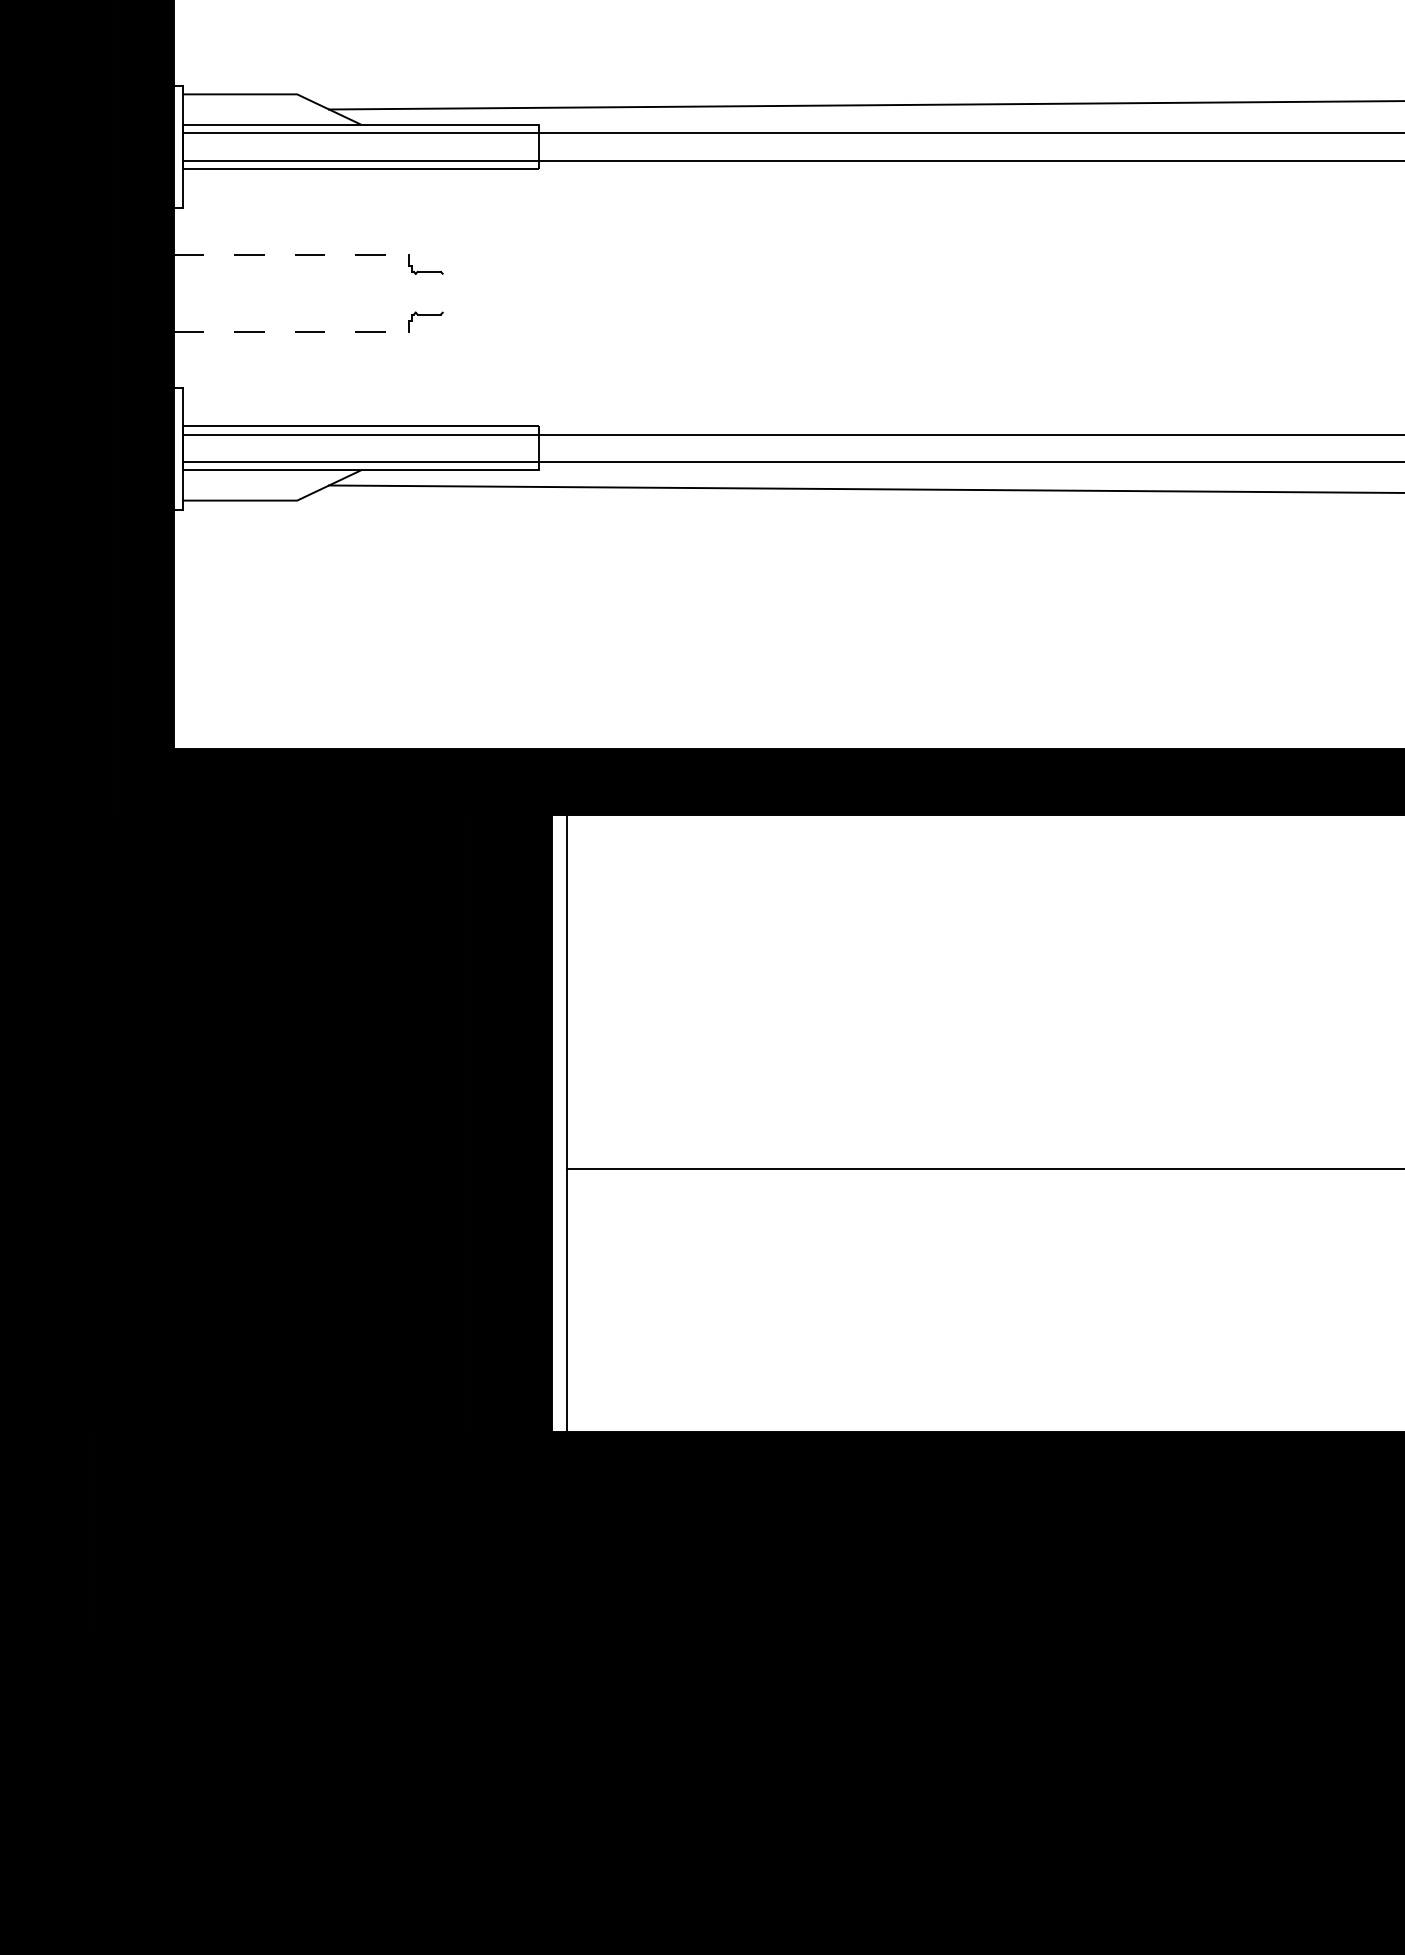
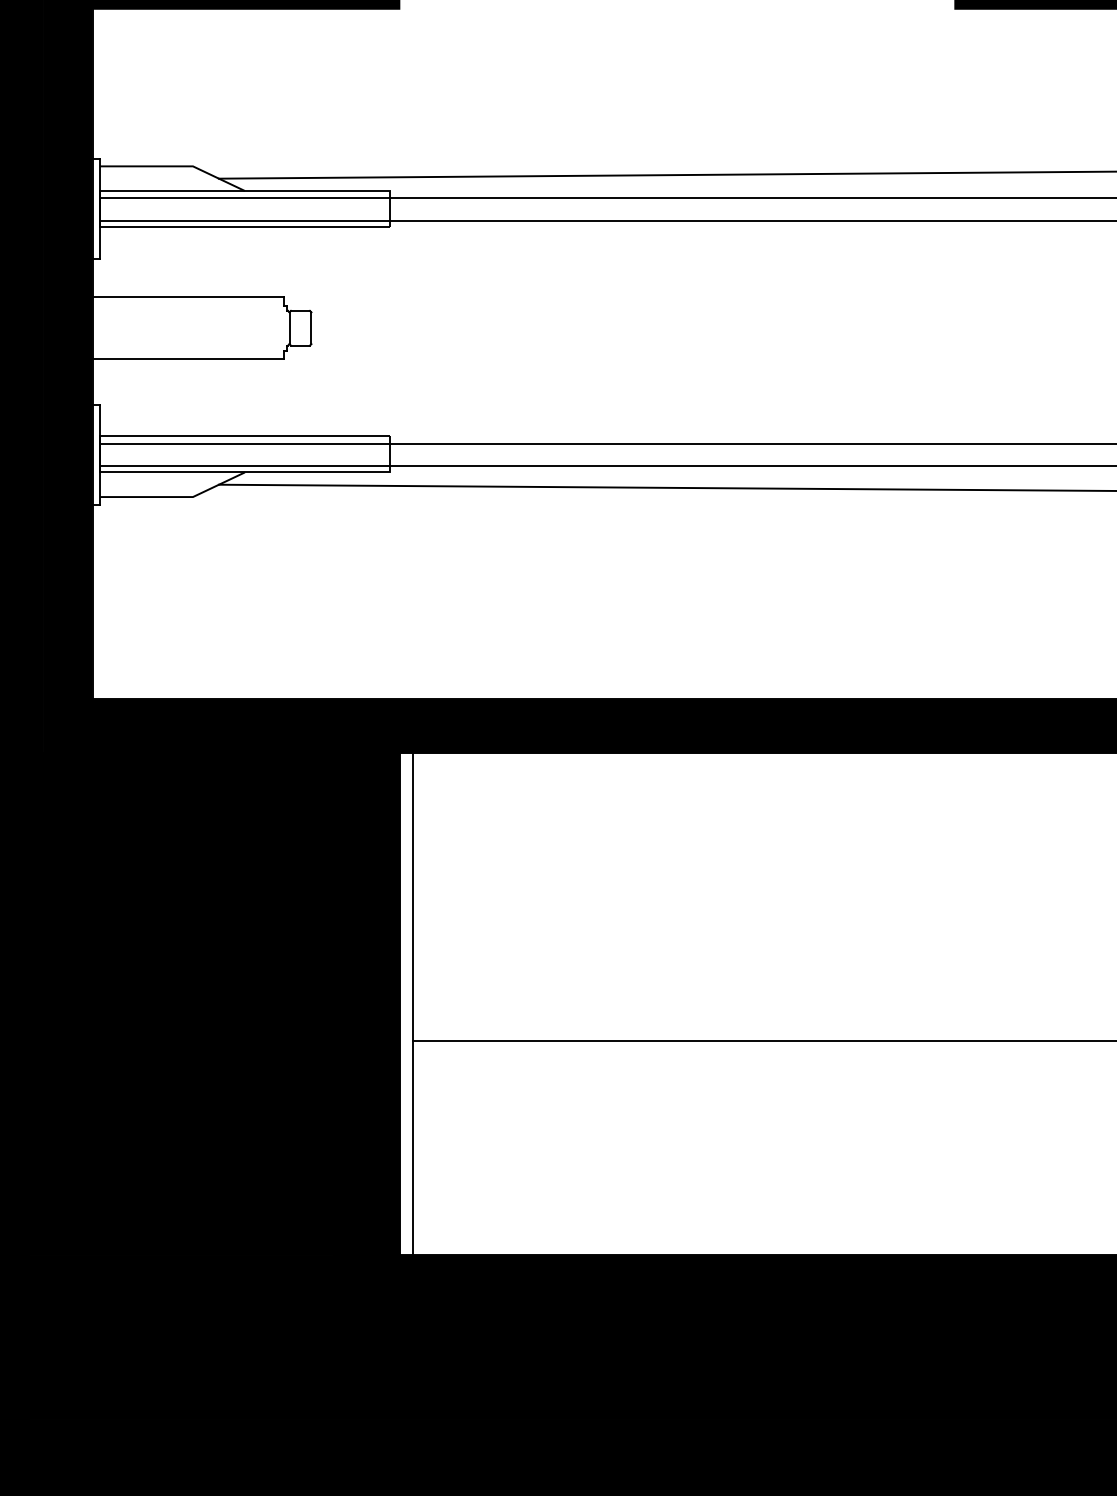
line: (291, 255) -> (188, 297), dashed -> solid
line: (415, 292) -> (289, 327), added
line: (442, 292) -> (311, 327), added
line: (291, 331) -> (188, 359), dashed -> solid

